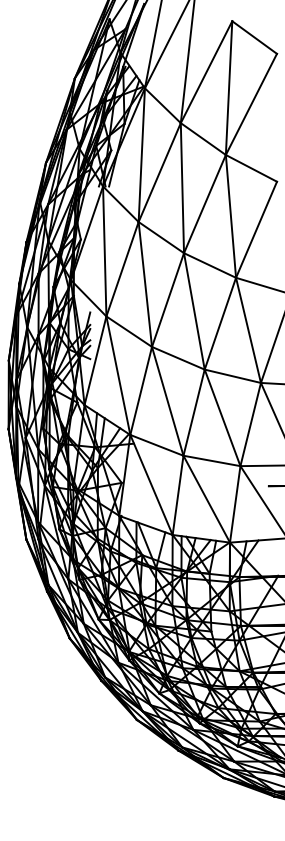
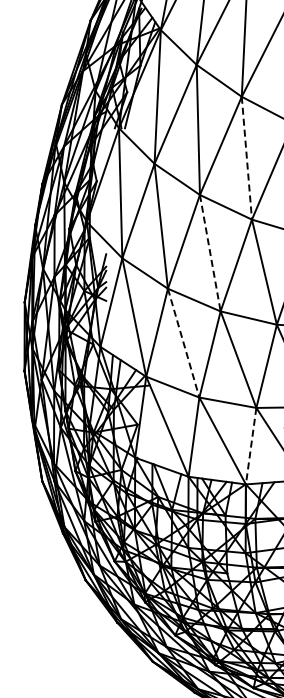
line: (230, 216) -> (246, 158), solid -> dashed
line: (194, 311) -> (210, 253), solid -> dashed
line: (167, 401) -> (183, 343), solid -> dashed
line: (235, 504) -> (251, 446), solid -> dashed

